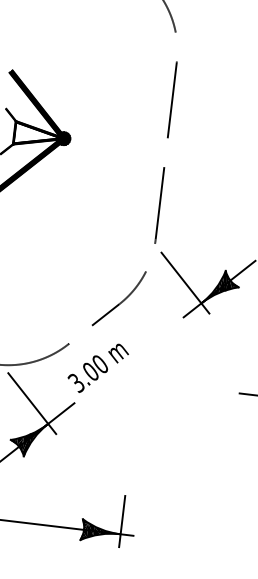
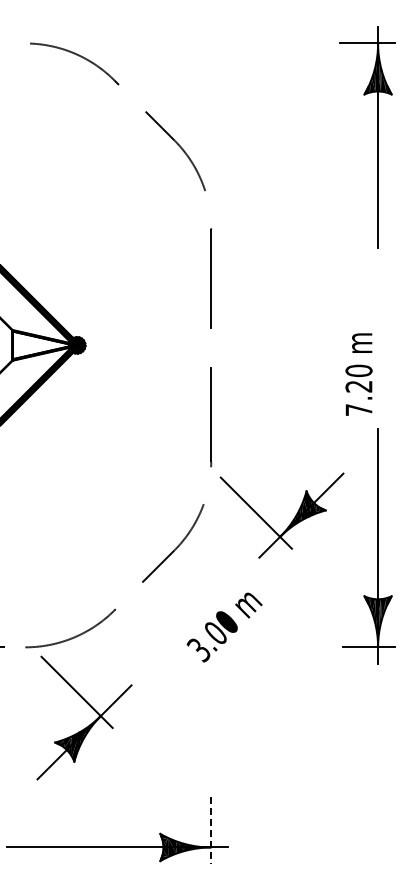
text: (97, 368) -> (224, 627), moved
line: (122, 522) -> (211, 831), solid -> dashed

